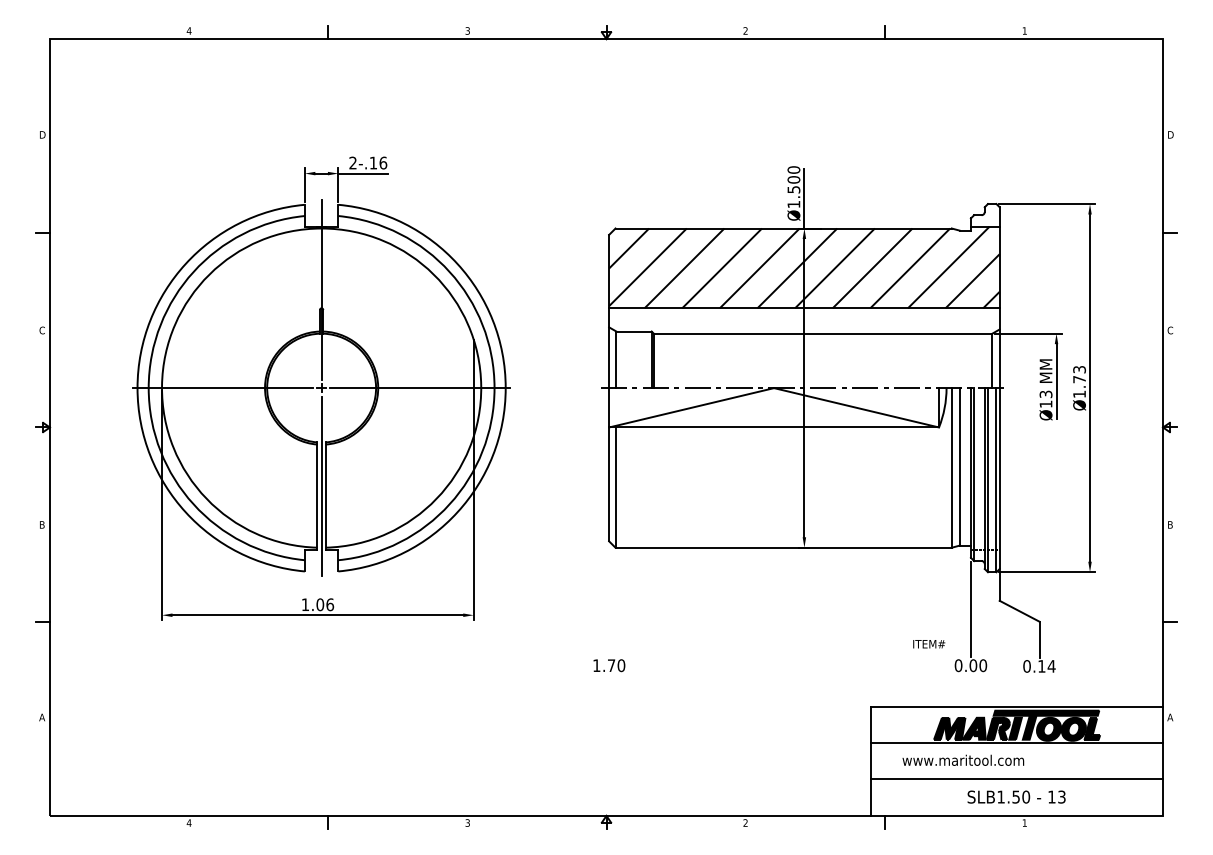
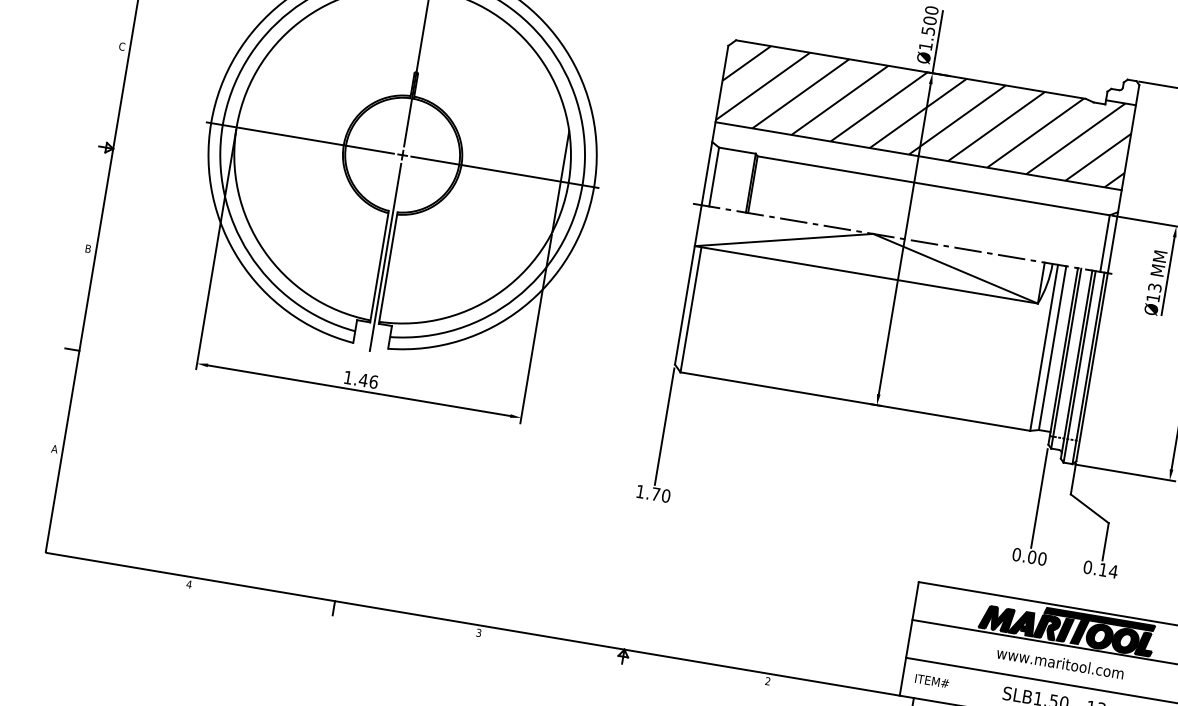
line: (609, 600) -> (665, 426), added
text: (320, 604) -> (363, 380), 1.06 -> 1.46
text: (929, 644) -> (932, 681), moved
text: (963, 759) -> (1060, 662), moved

